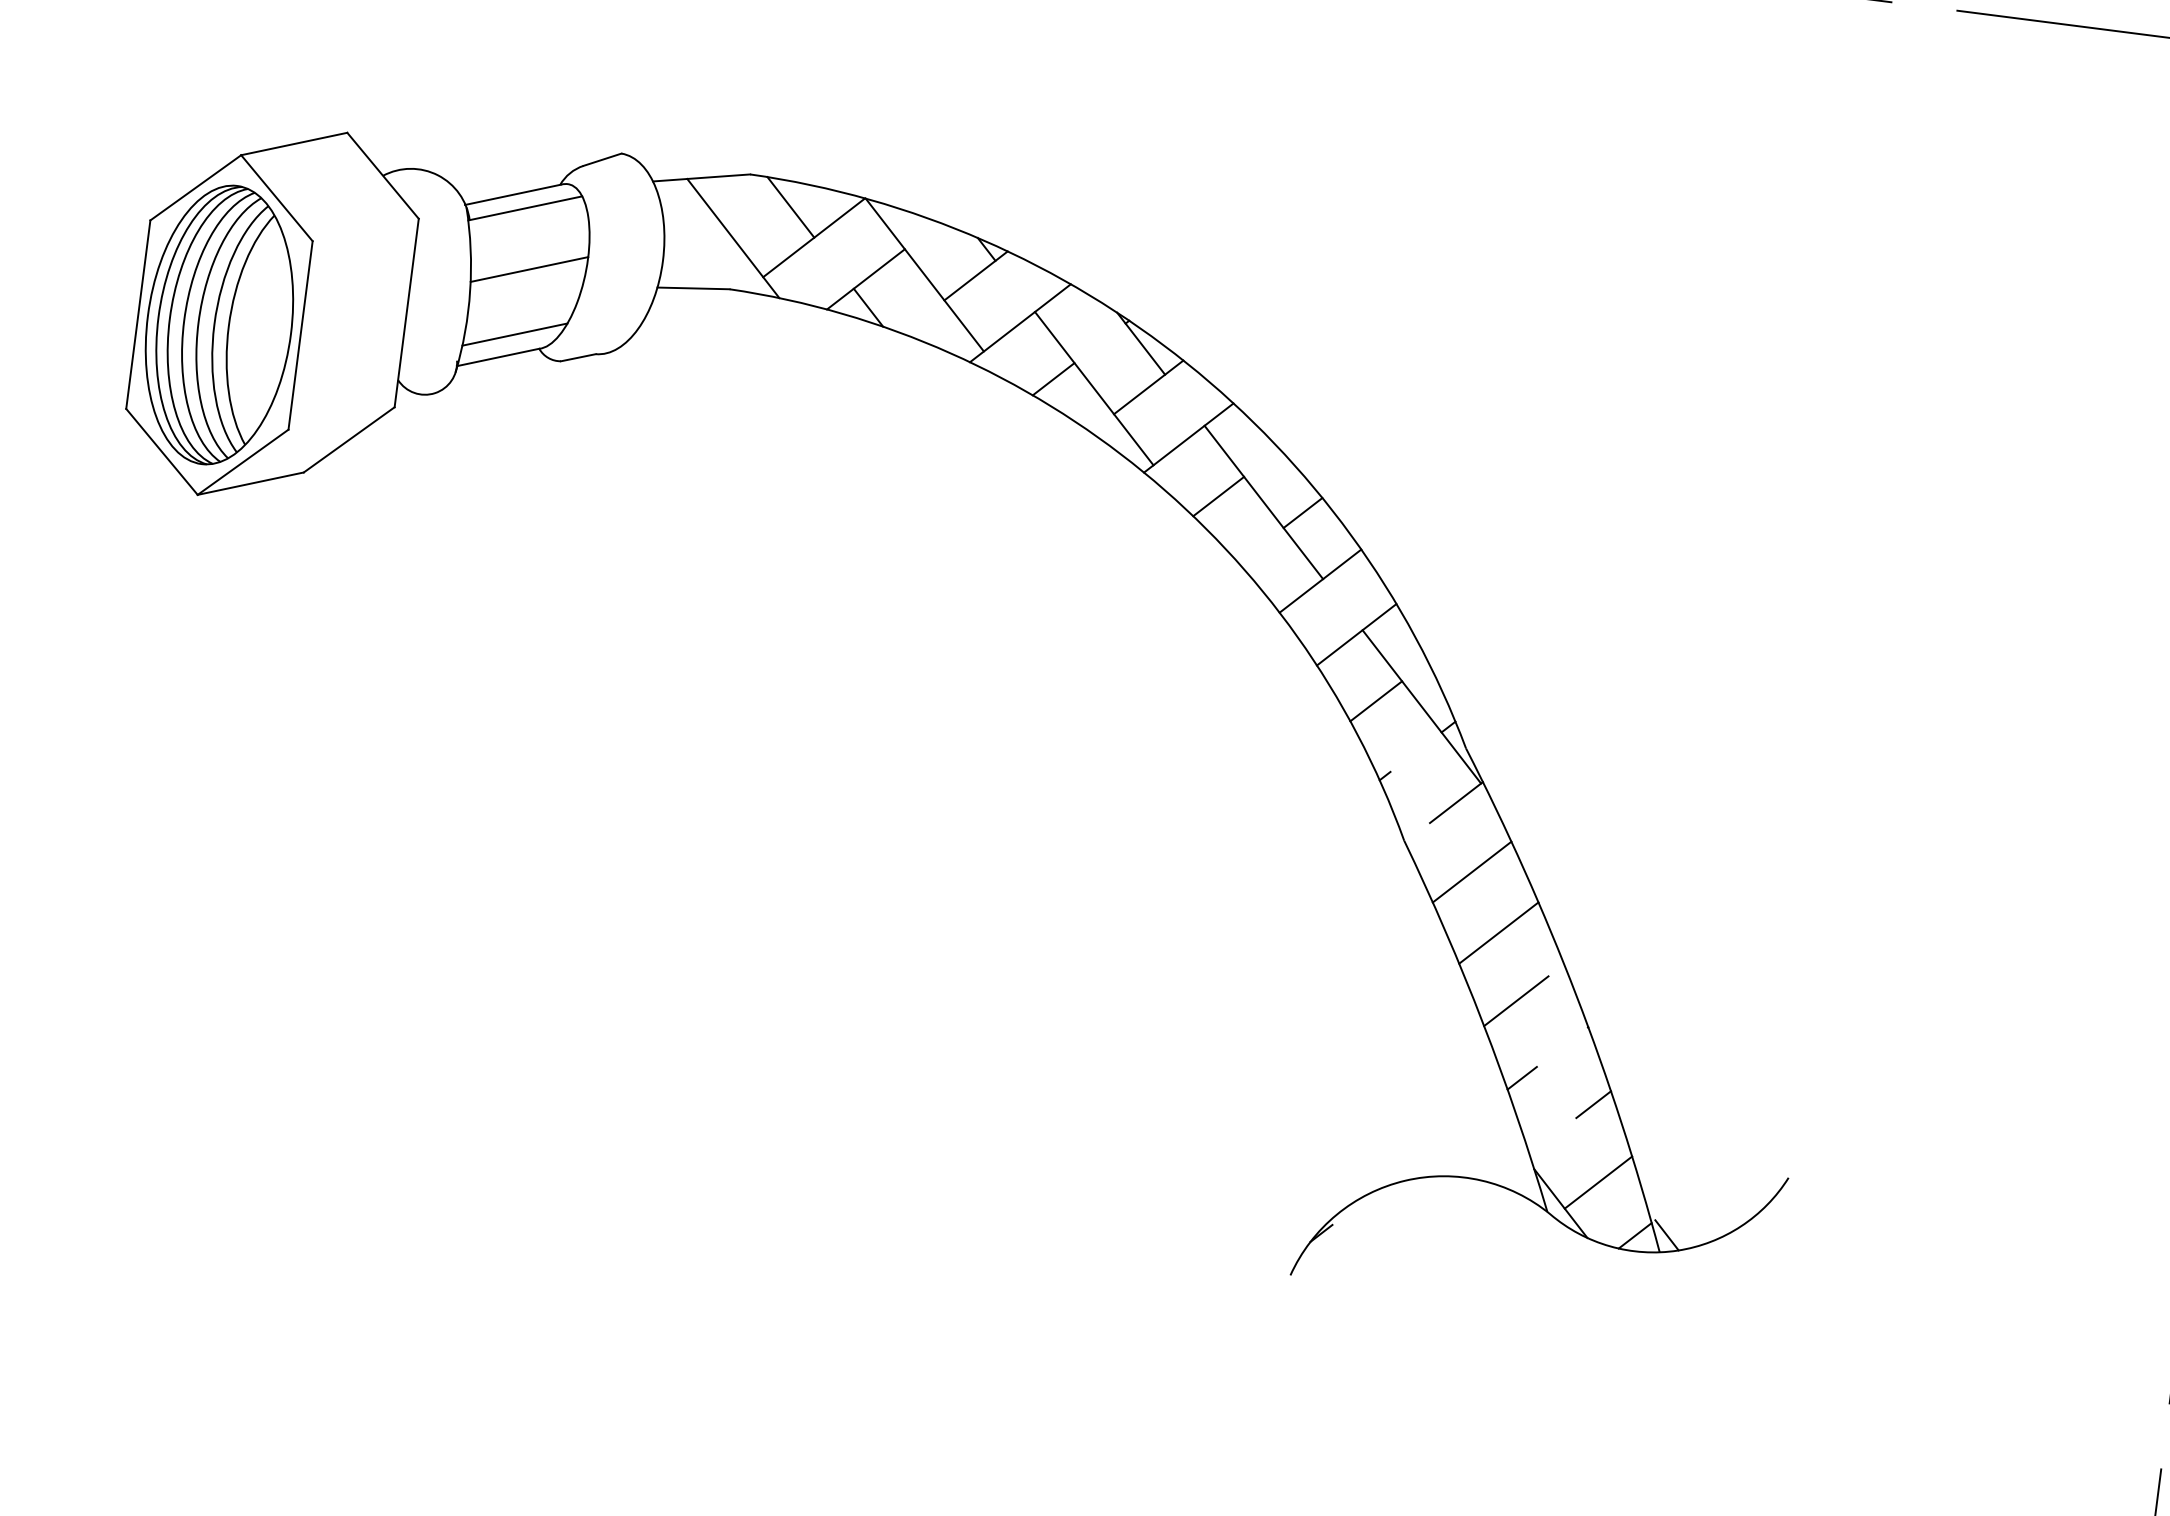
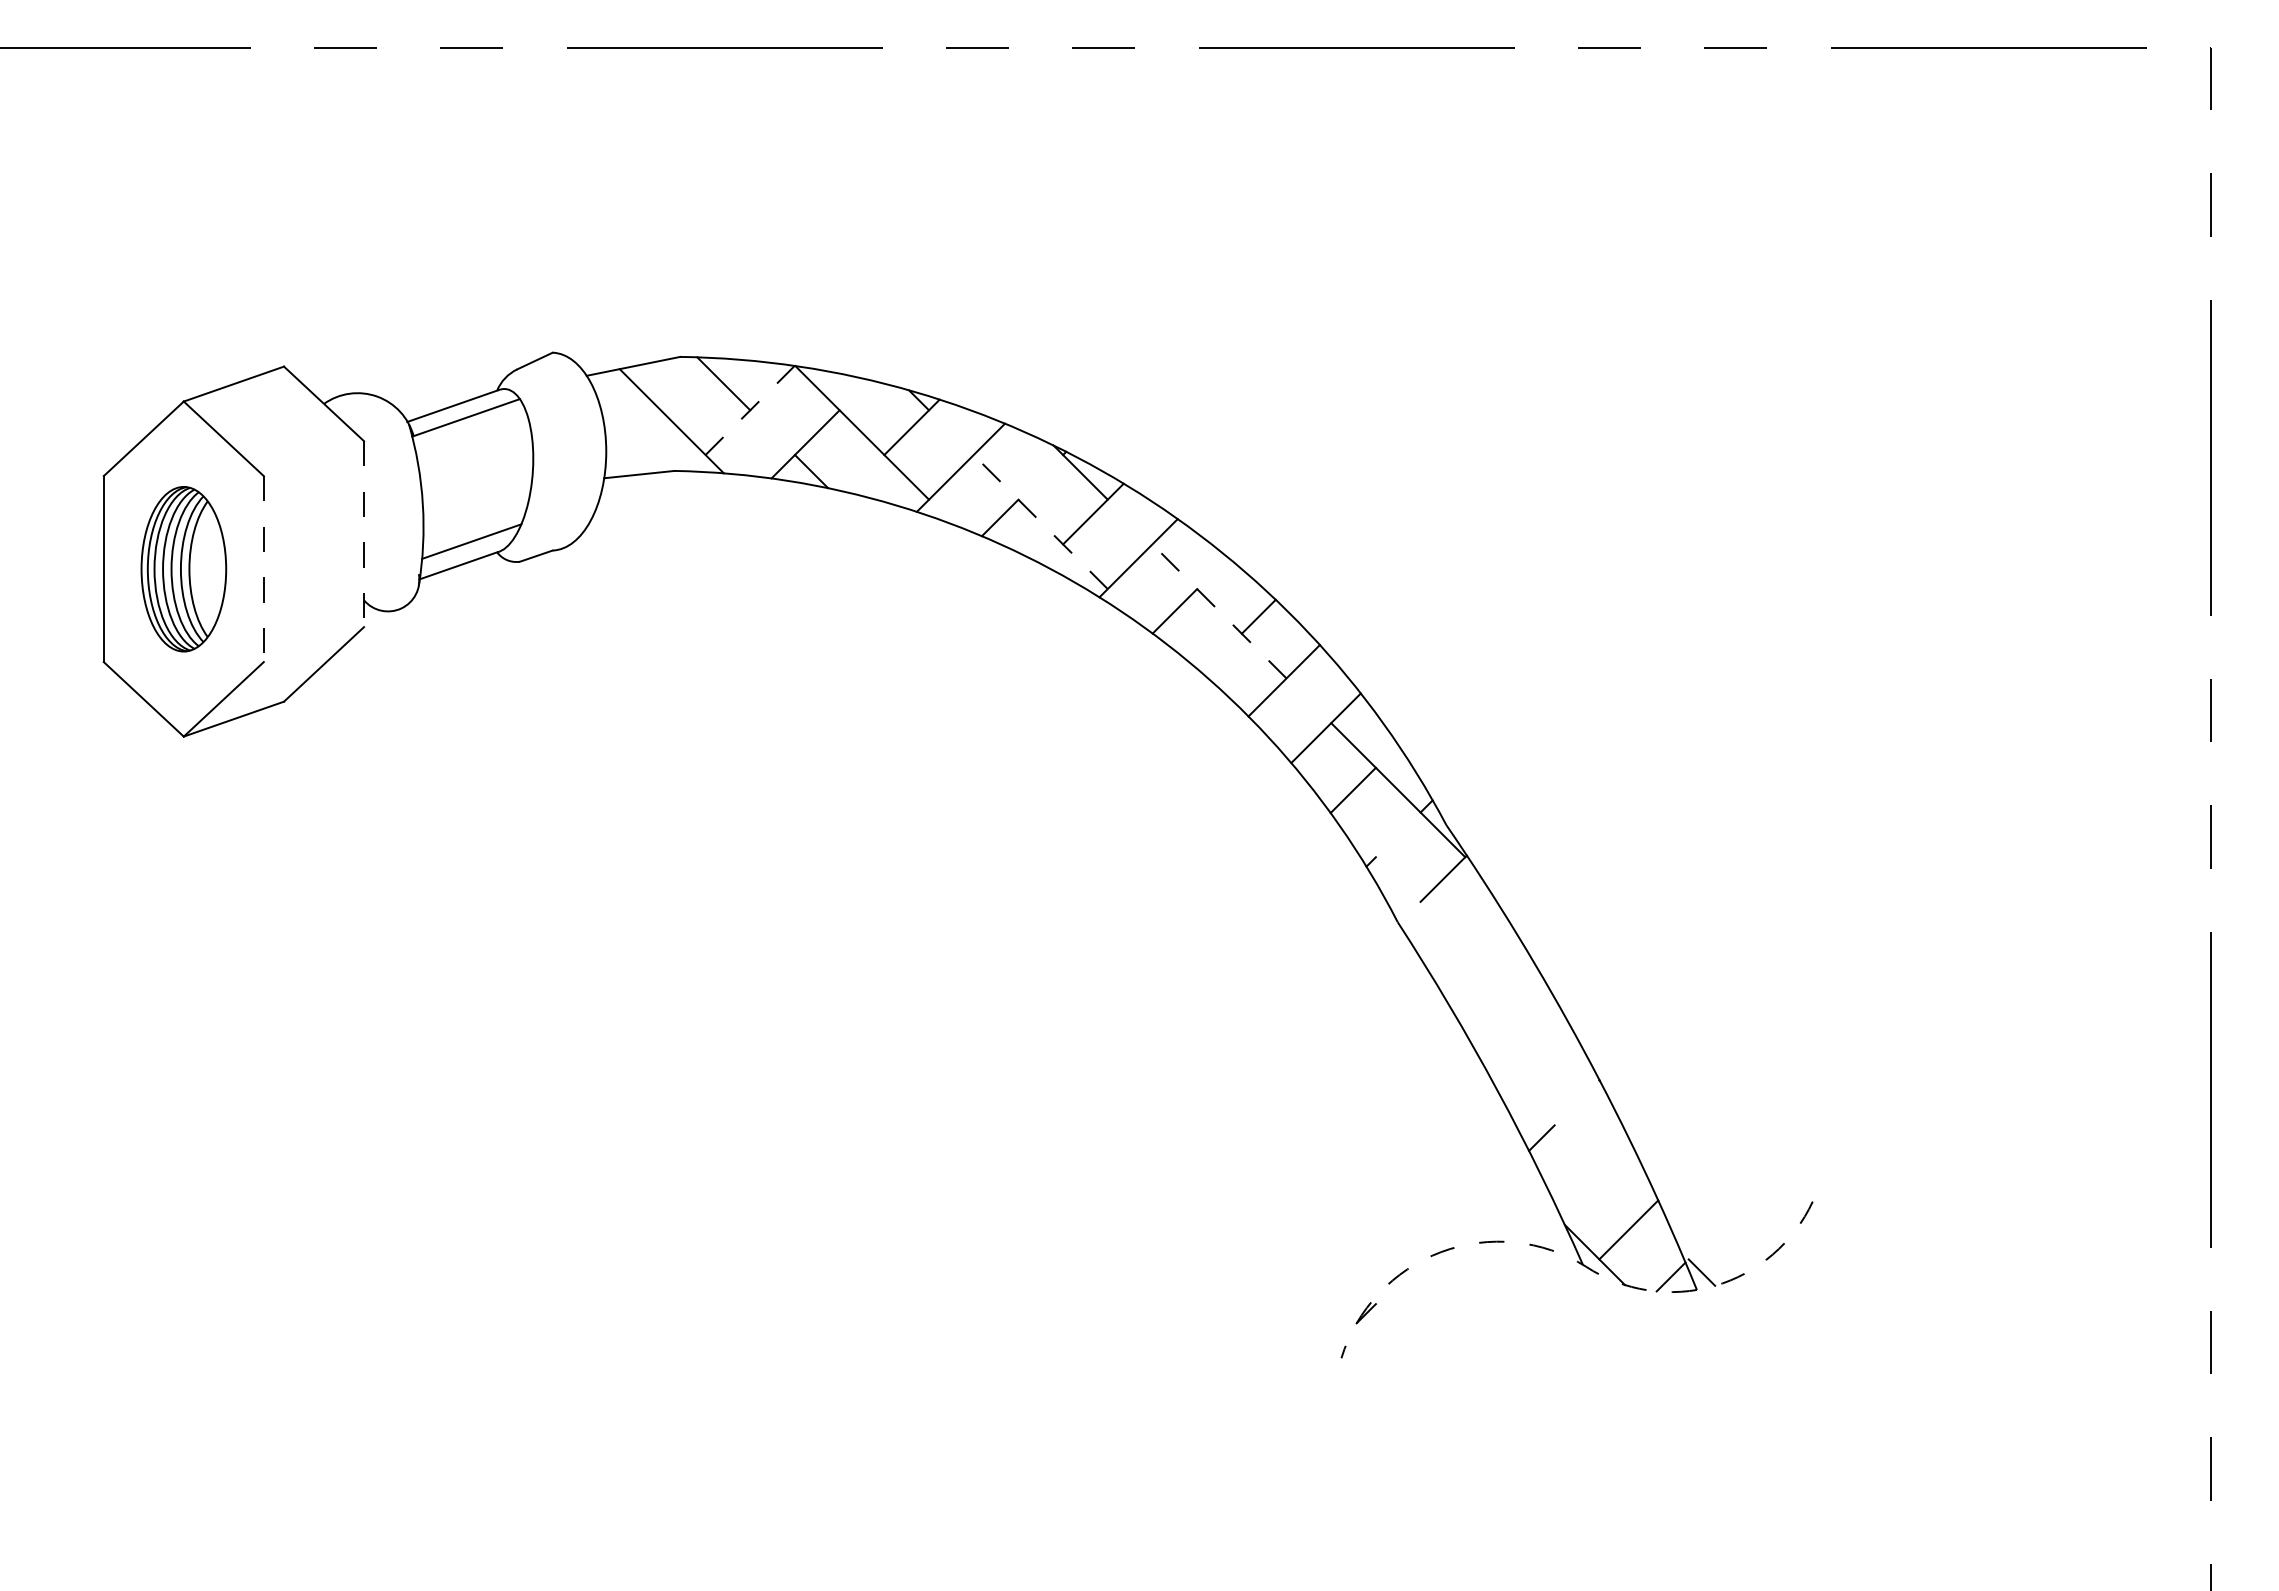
line: (814, 237) -> (750, 410), solid -> dashed
line: (529, 269) -> (477, 476), removed
line: (407, 313) -> (364, 534), solid -> dashed
part: (219, 325) -> (183, 569), size x0.6
line: (300, 335) -> (263, 569), solid -> dashed
line: (1093, 389) -> (1040, 522), solid -> dashed
line: (1263, 502) -> (1219, 611), solid -> dashed
line: (1472, 871) -> (1467, 943), removed
line: (1498, 932) -> (1500, 999), removed
line: (1516, 1000) -> (1526, 1063), removed
line: (1593, 1104) -> (1614, 1154), removed
line: (1535, 1203) -> (1570, 1258), solid -> dashed

